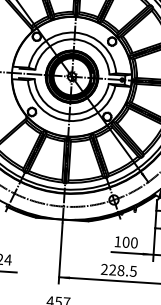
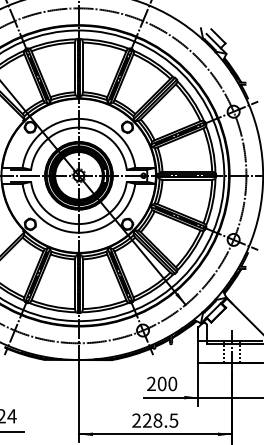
text: (117, 241) -> (151, 383), 100 -> 200

